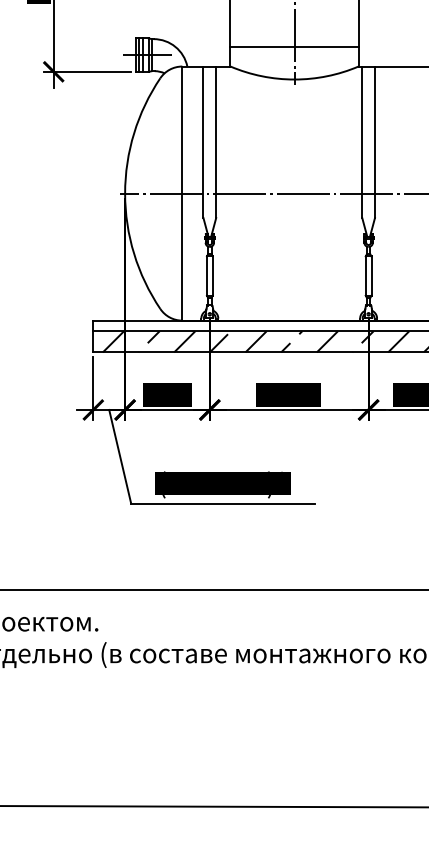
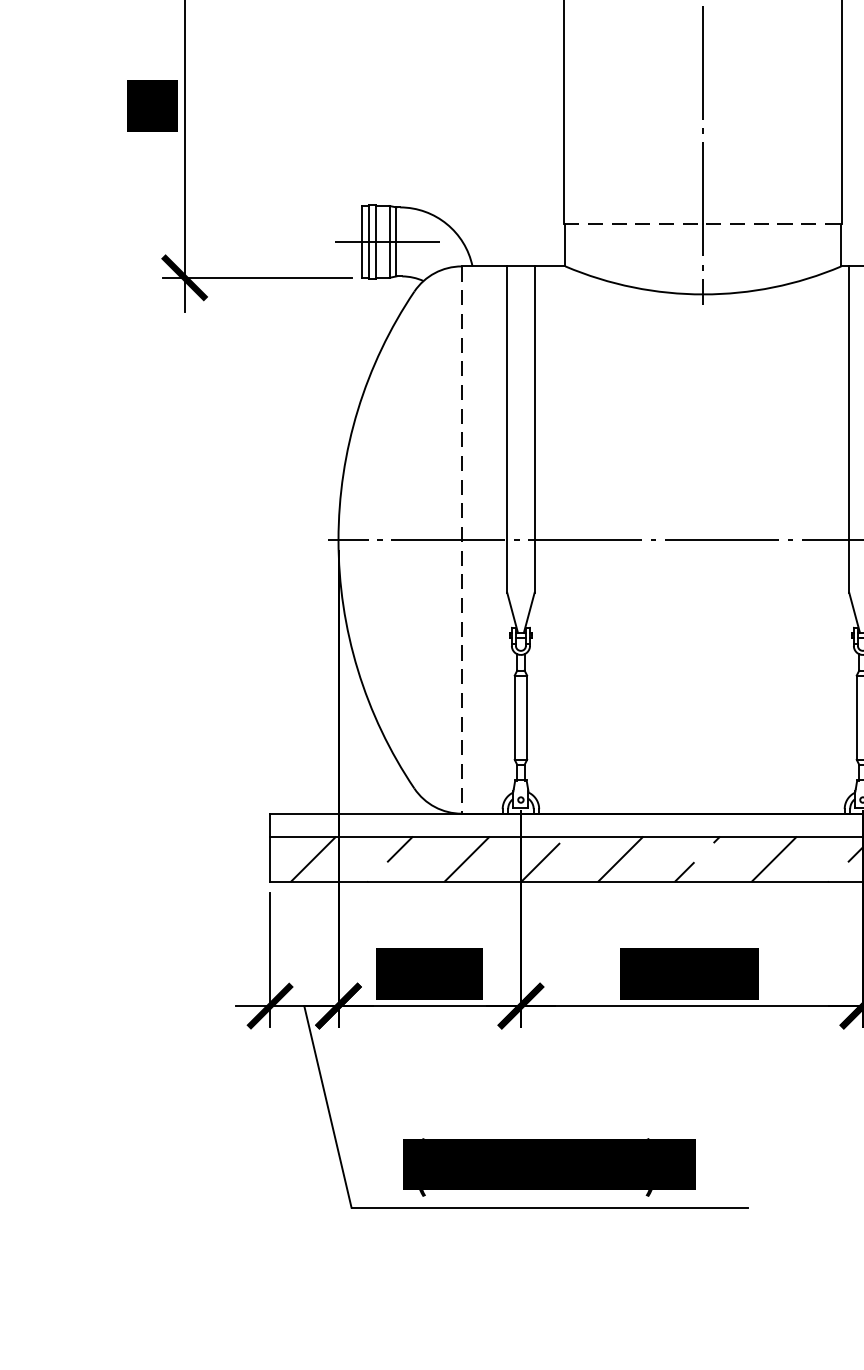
line: (294, 47) -> (703, 225), solid -> dashed
line: (182, 194) -> (462, 542), solid -> dashed

